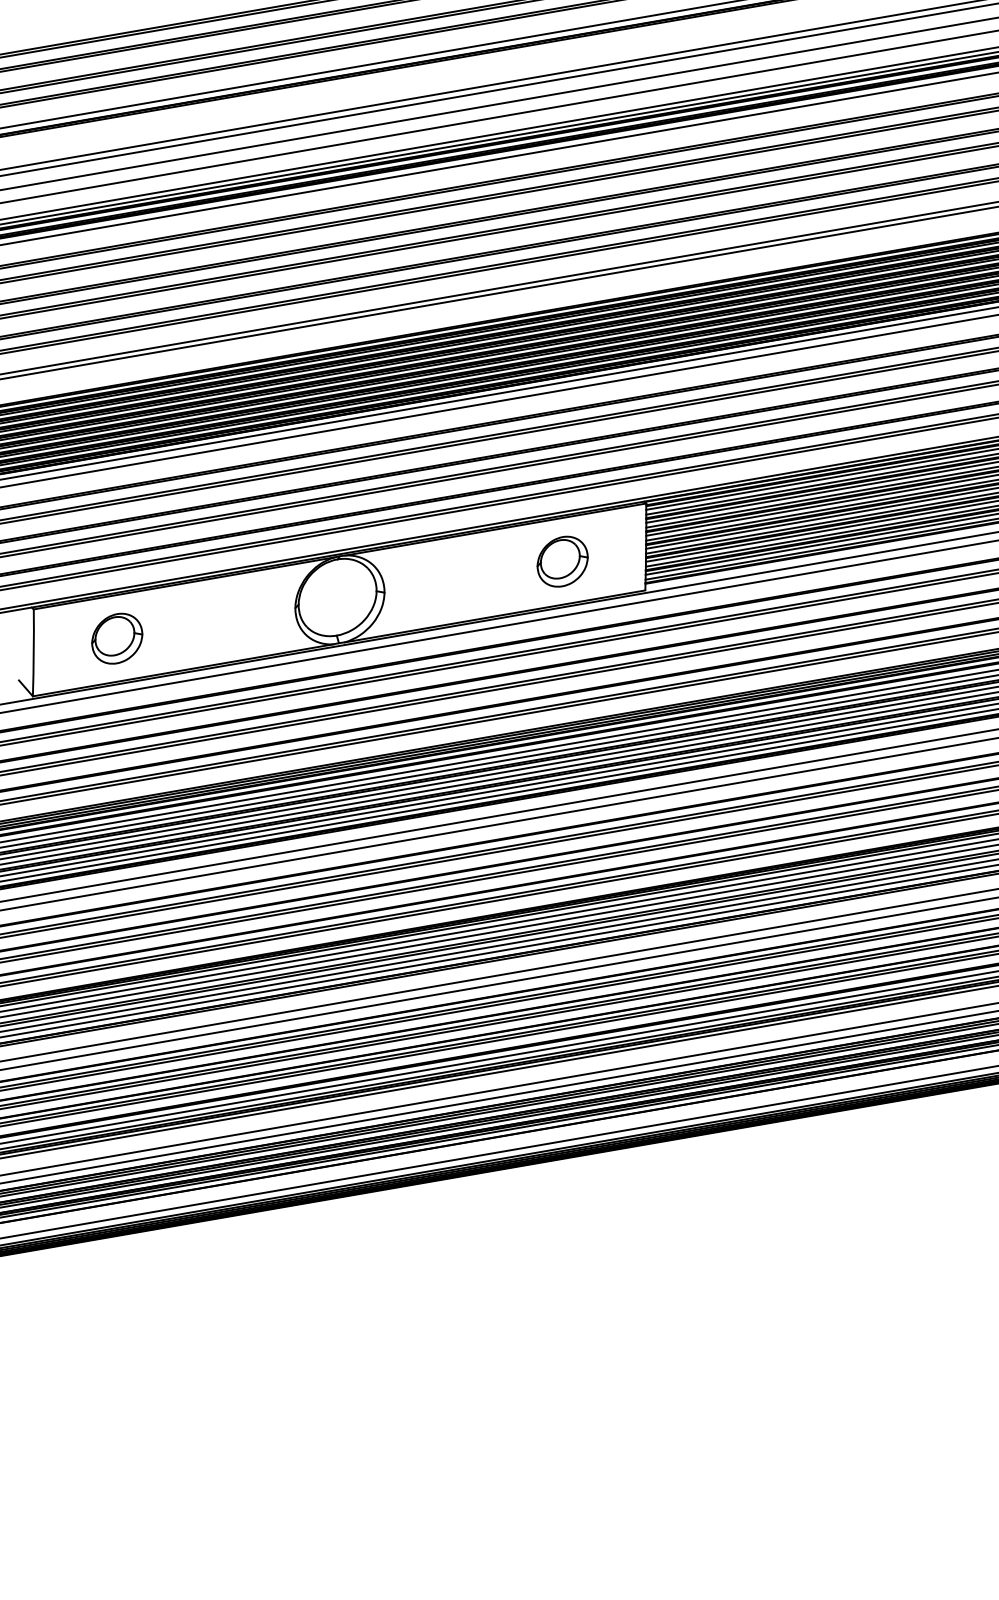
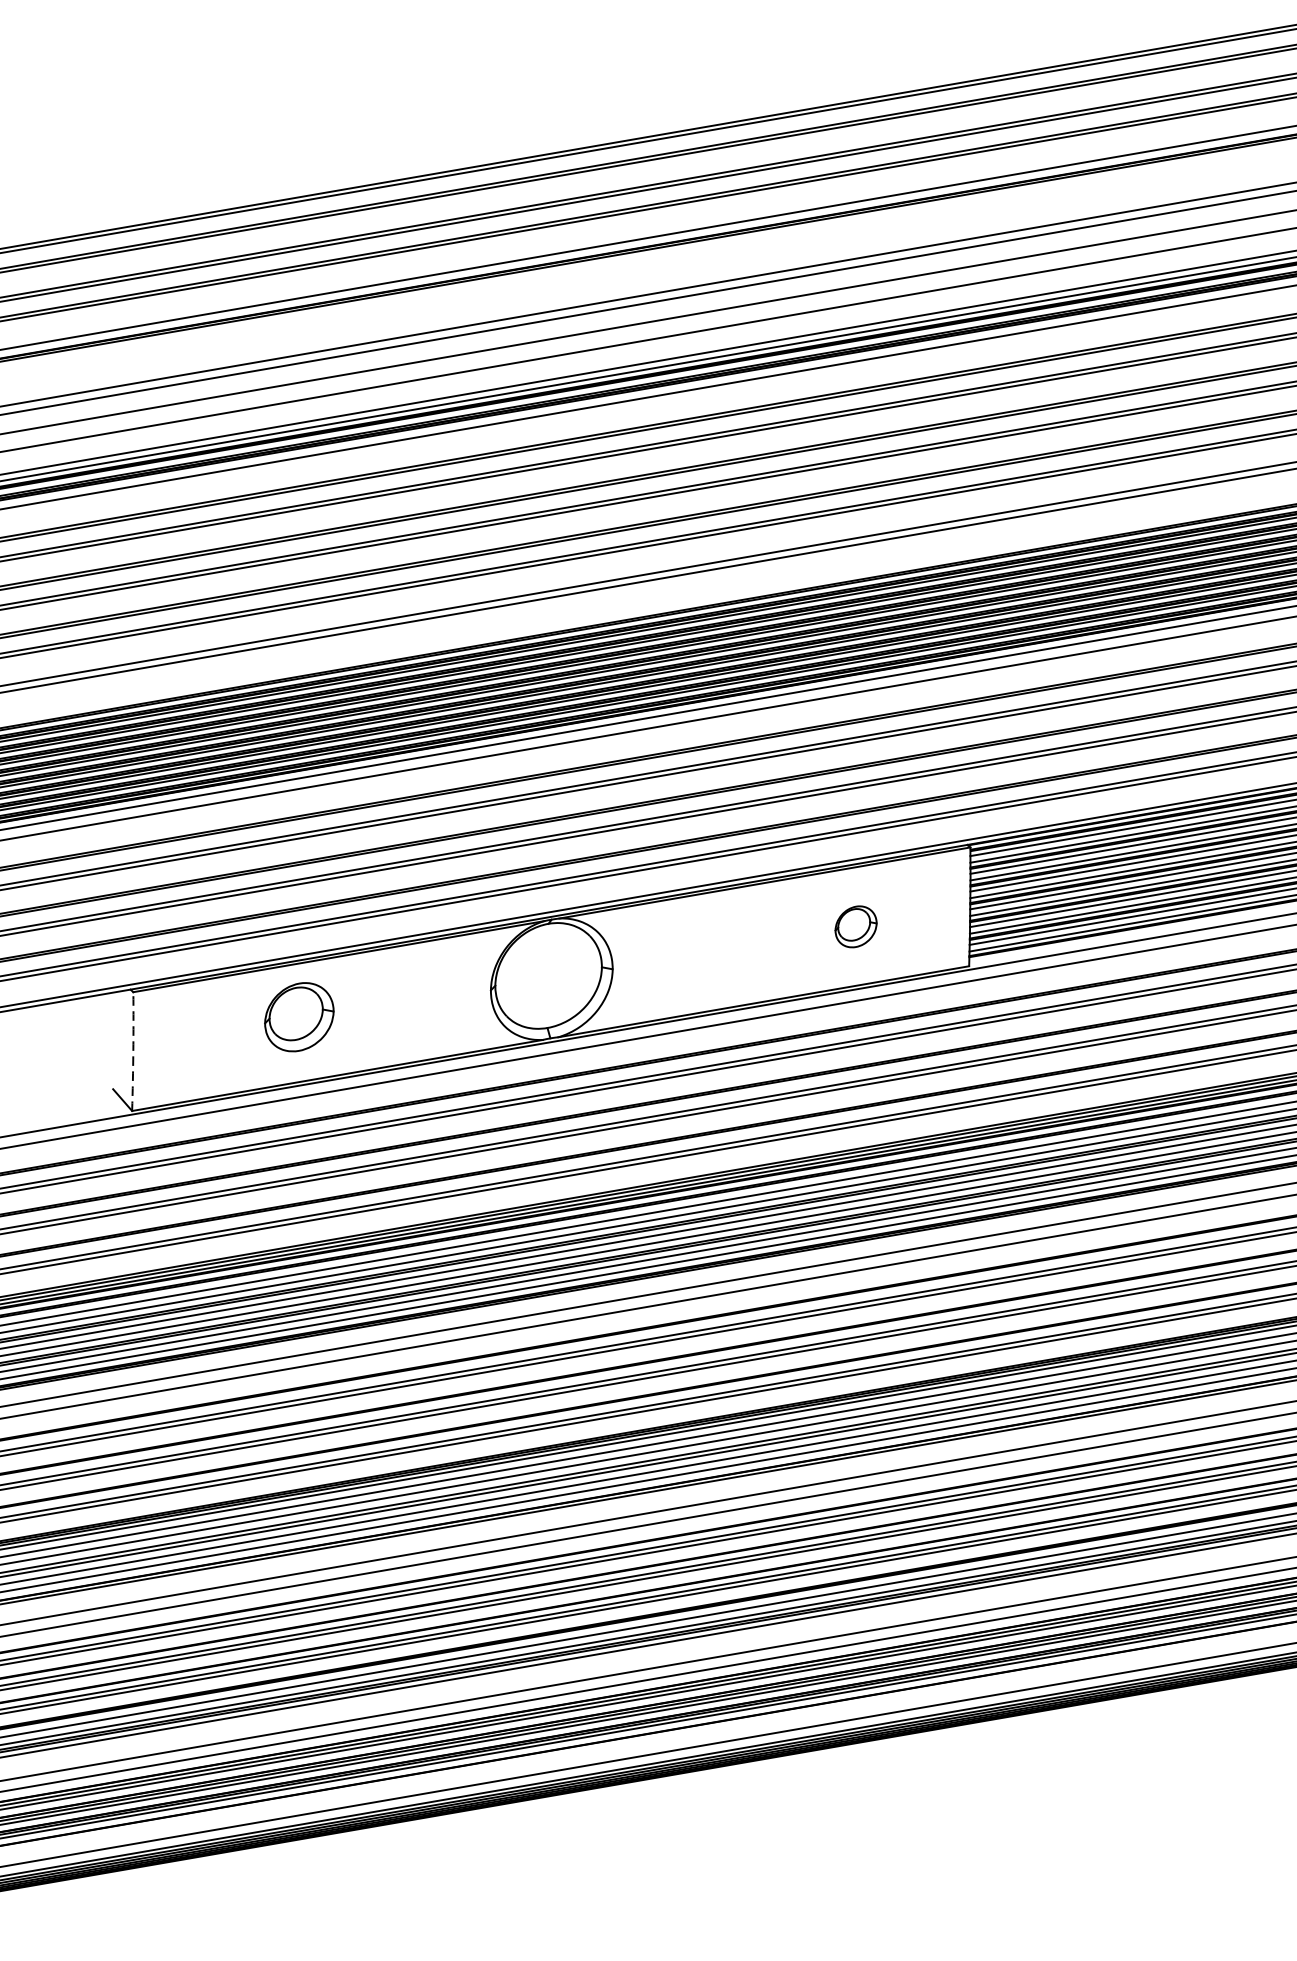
part: (562, 561) -> (855, 926), size x0.6
part: (117, 638) -> (299, 1016), moved
arc: (33, 652) -> (132, 1051), solid -> dashed

